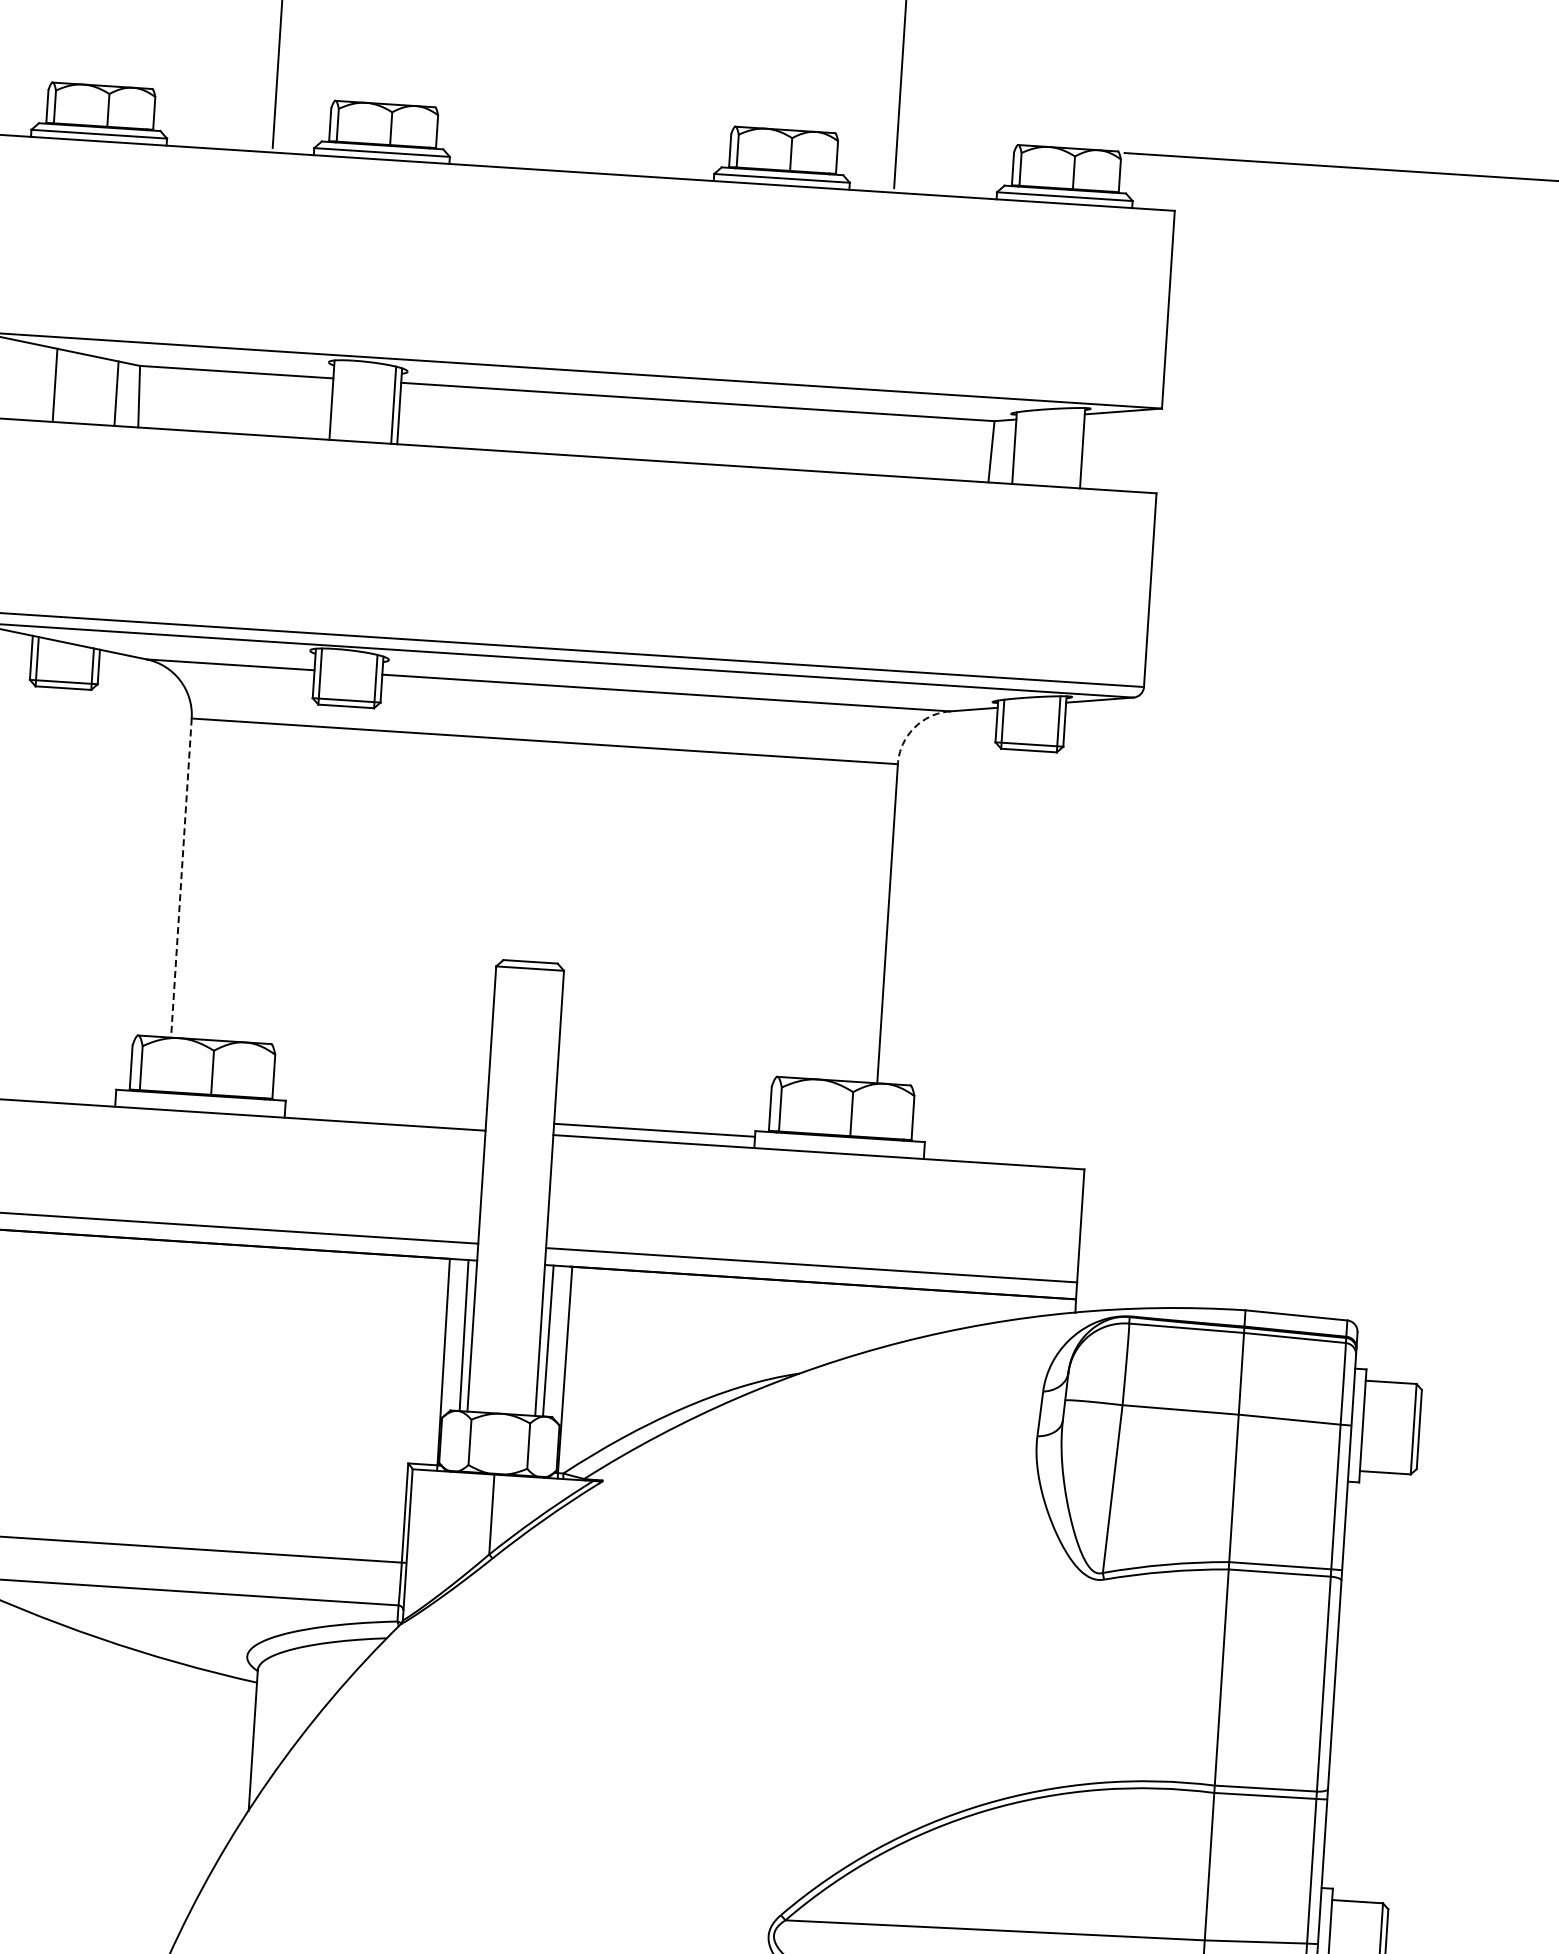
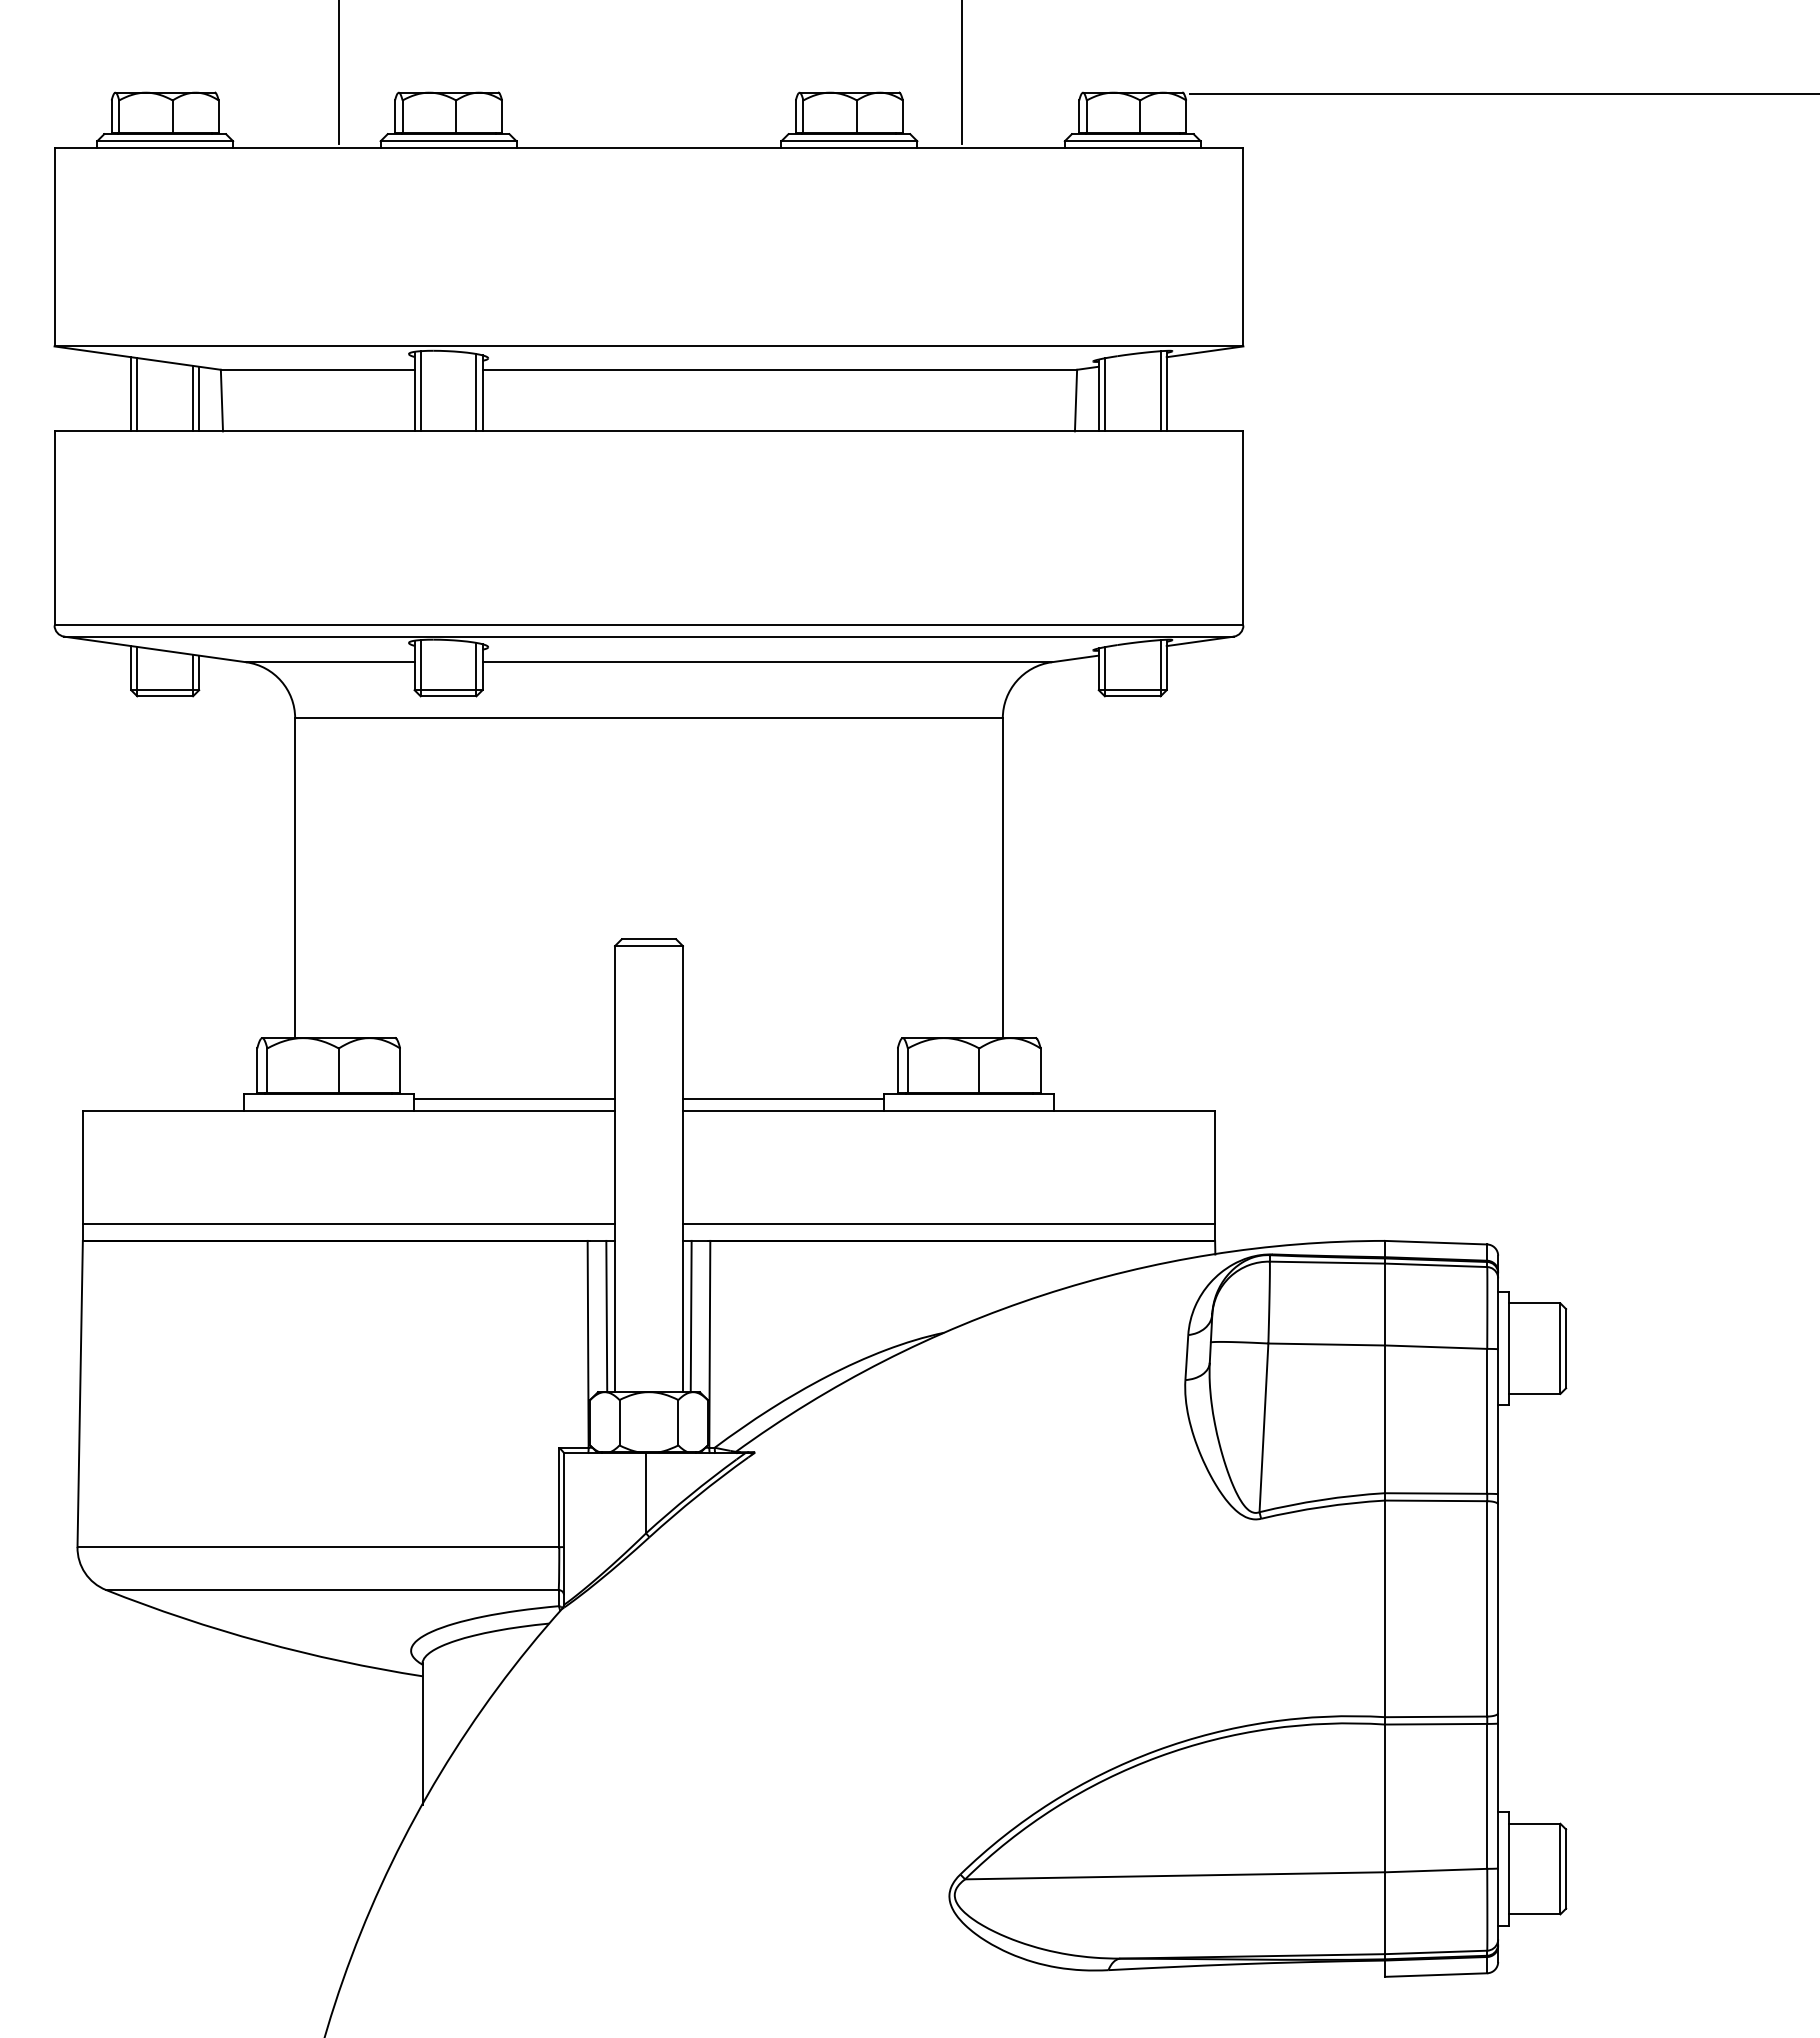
line: (49, 384) -> (131, 394), added
line: (110, 392) -> (193, 398), added
line: (337, 400) -> (420, 391), added
line: (1020, 447) -> (1104, 394), added
line: (1076, 448) -> (1160, 391), added
arc: (913, 728) -> (1016, 681), dashed -> solid
line: (181, 878) -> (295, 878), dashed -> solid
line: (386, 1113) -> (514, 1099), added

